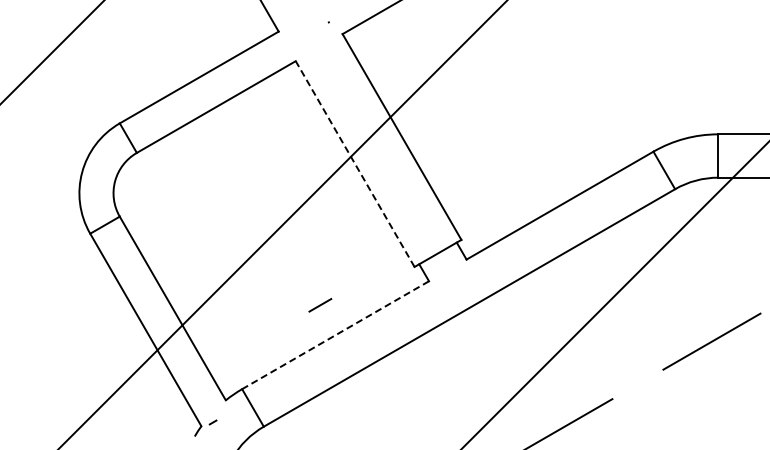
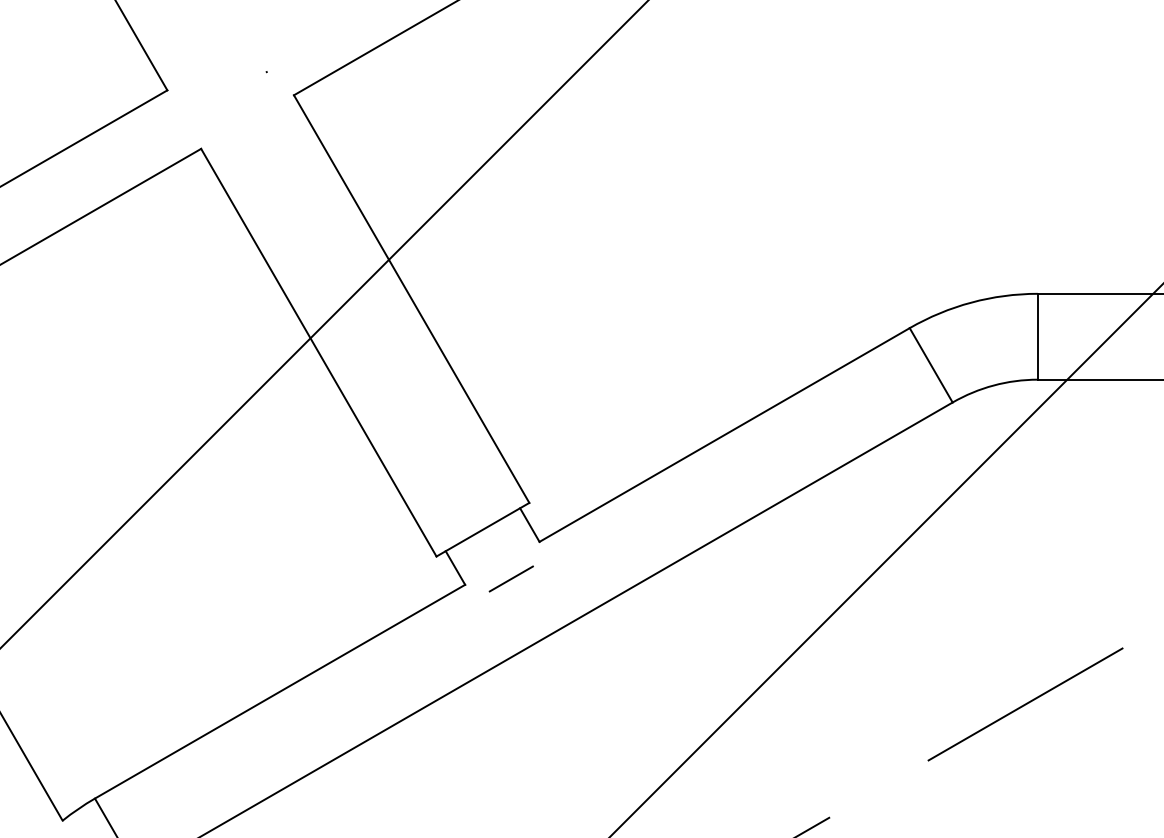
line: (355, 164) -> (319, 353), dashed -> solid
line: (320, 305) -> (511, 579), moved
line: (335, 335) -> (279, 692), dashed -> solid

